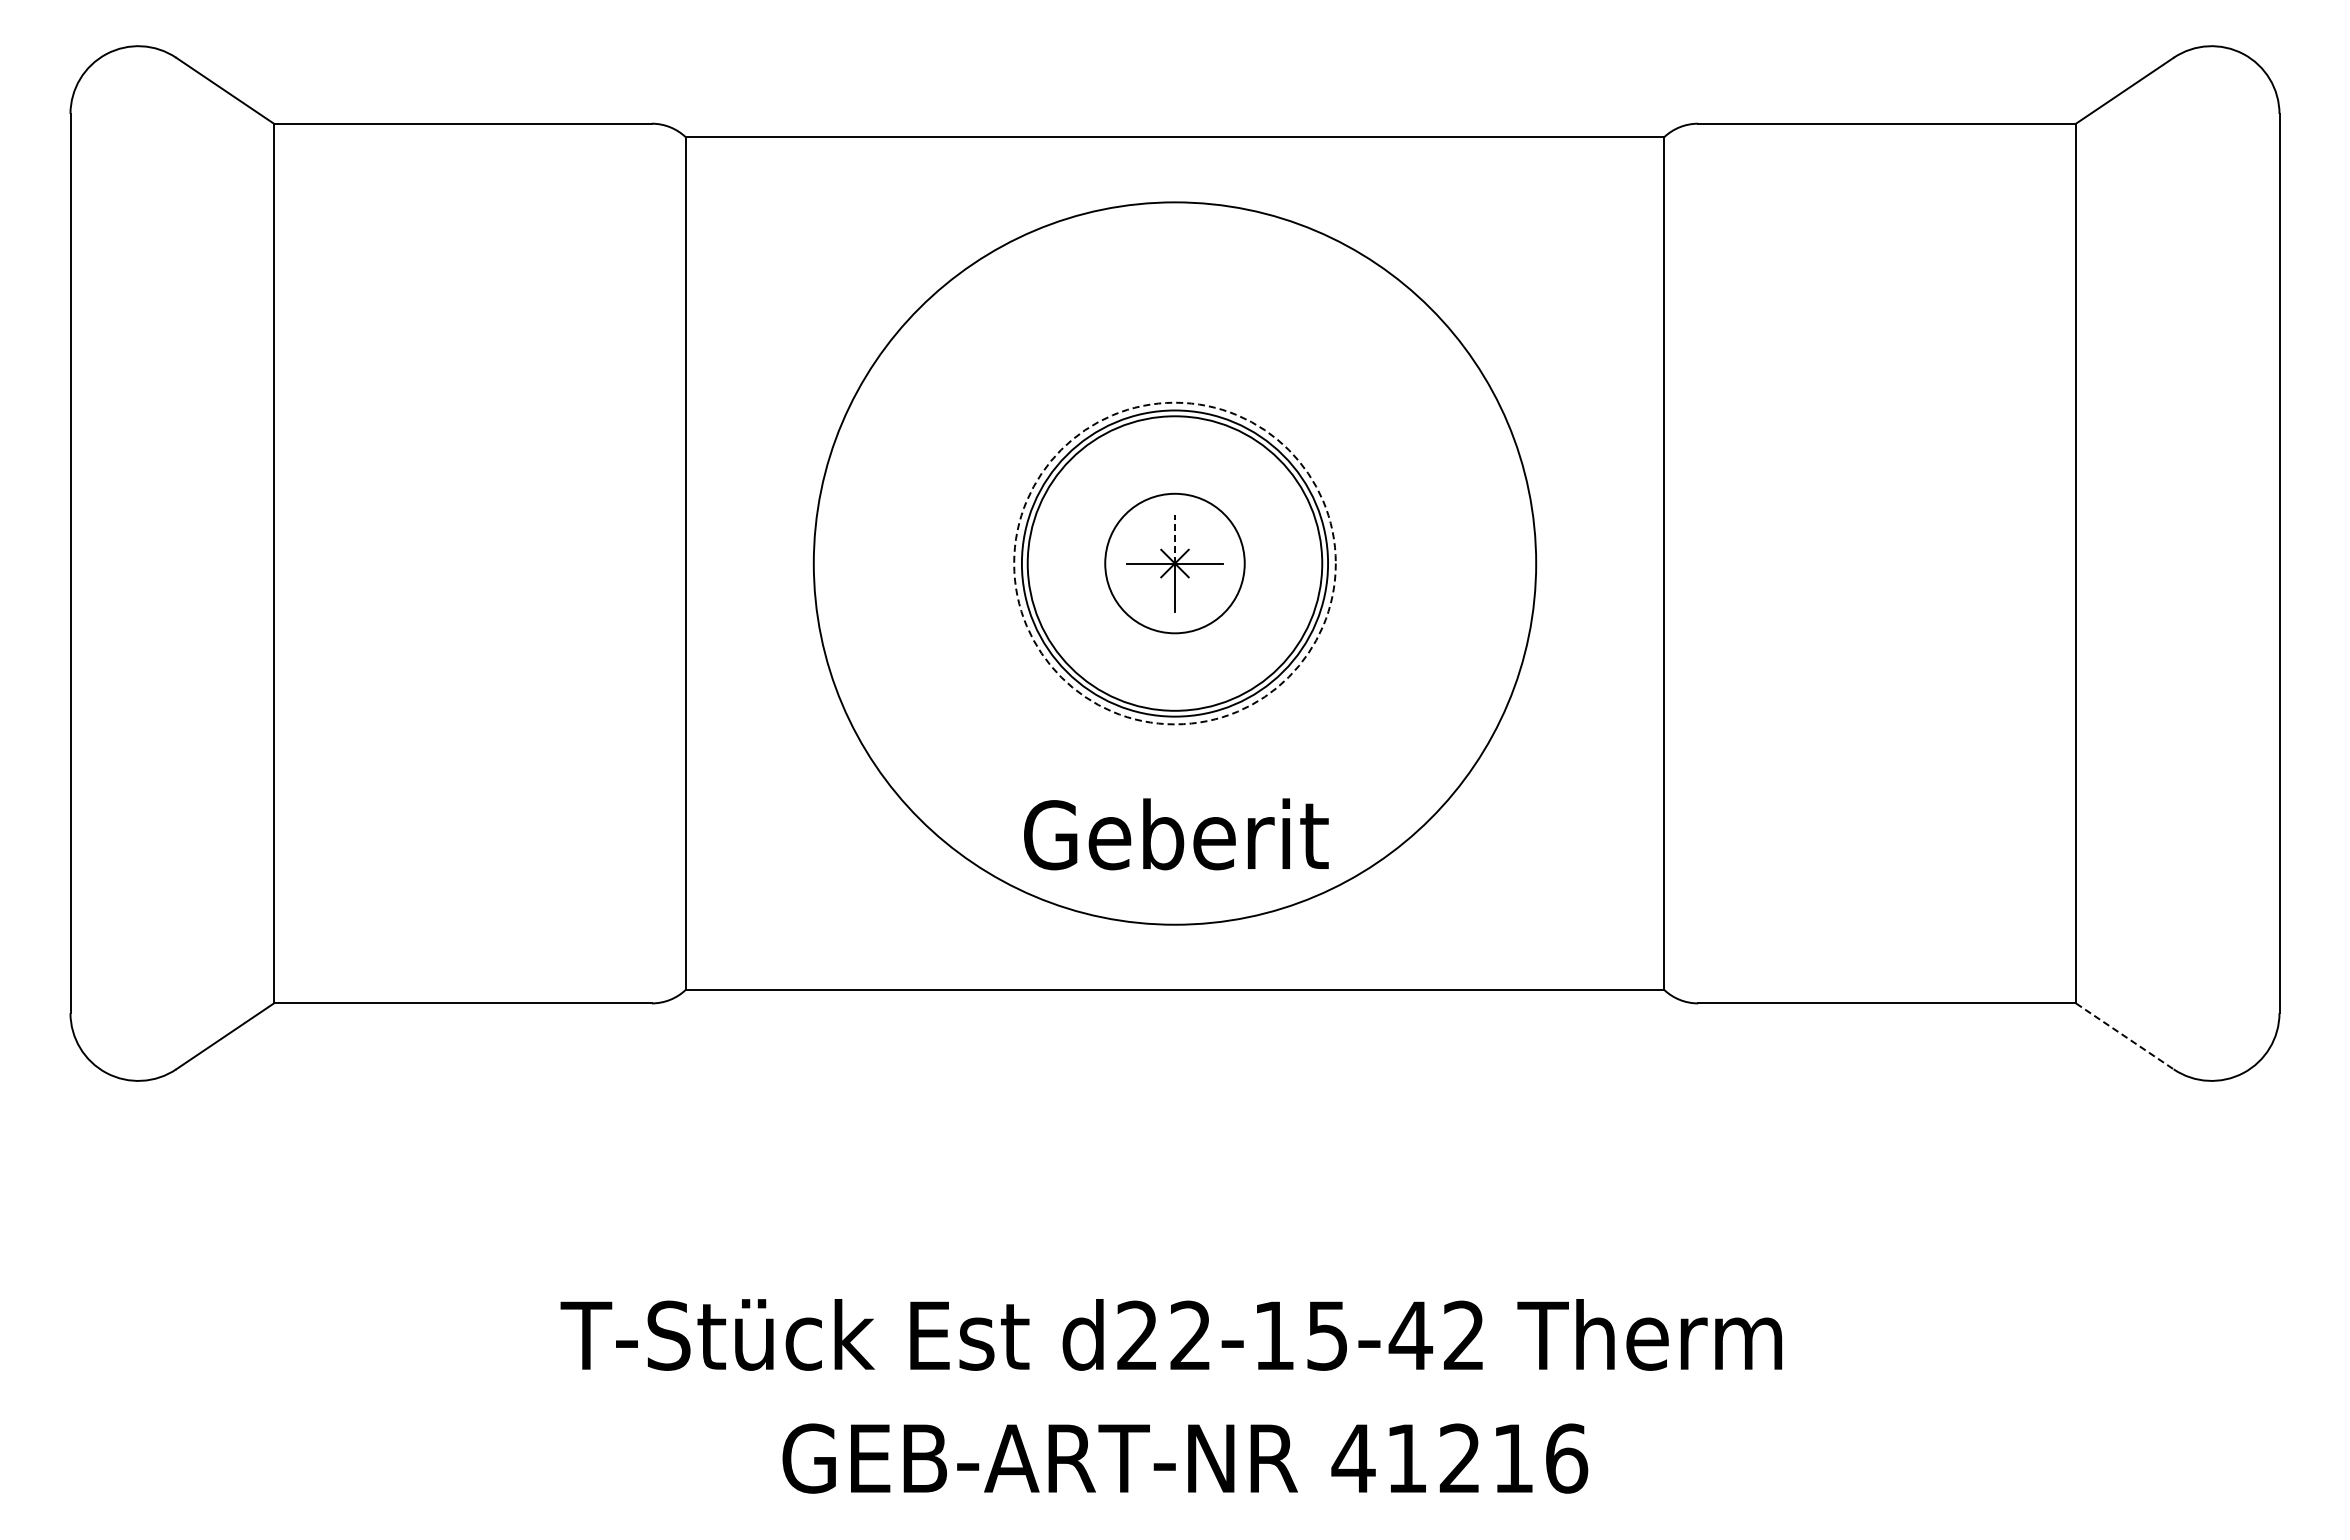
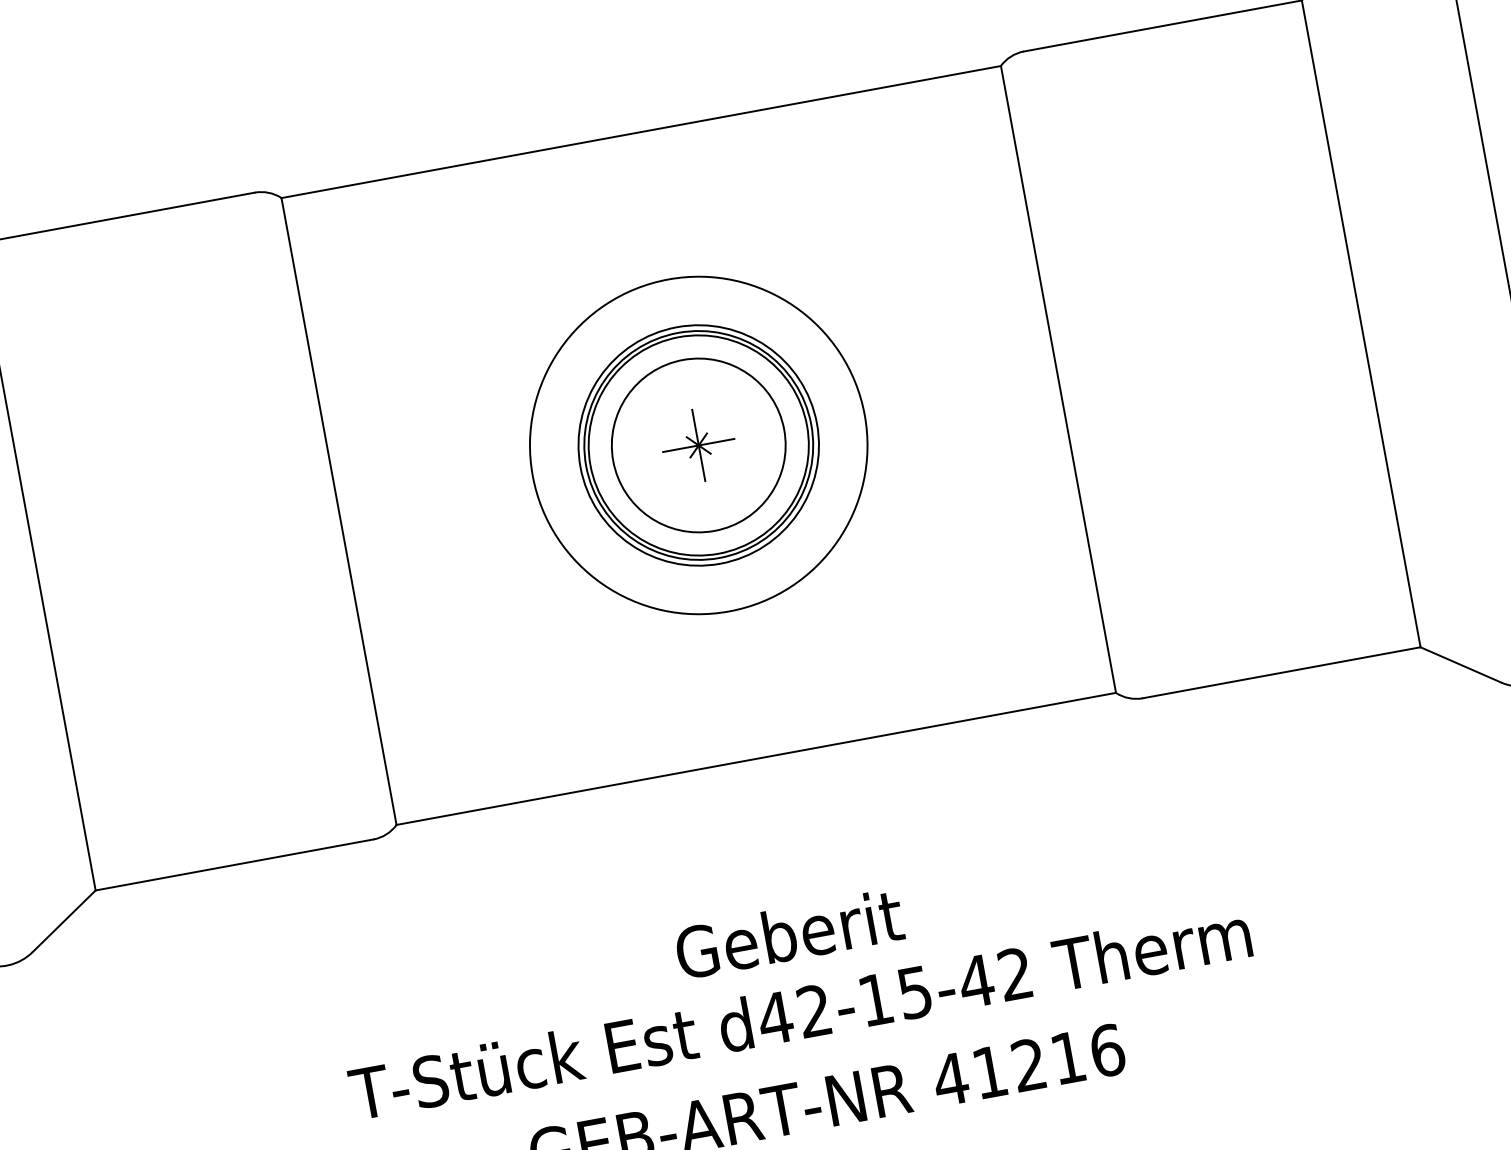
line: (1175, 538) -> (695, 426), dashed -> solid
circle: (1174, 563) -> (698, 445), dashed -> solid
circle: (1174, 563) -> (698, 445), size x0.62
circle: (1174, 563) -> (698, 445), size x1.67
text: (1176, 834) -> (789, 934), moved
line: (2124, 1036) -> (1460, 665), dashed -> solid
text: (1137, 1334) -> (775, 1017), d22-15-42 -> d42-15-42

